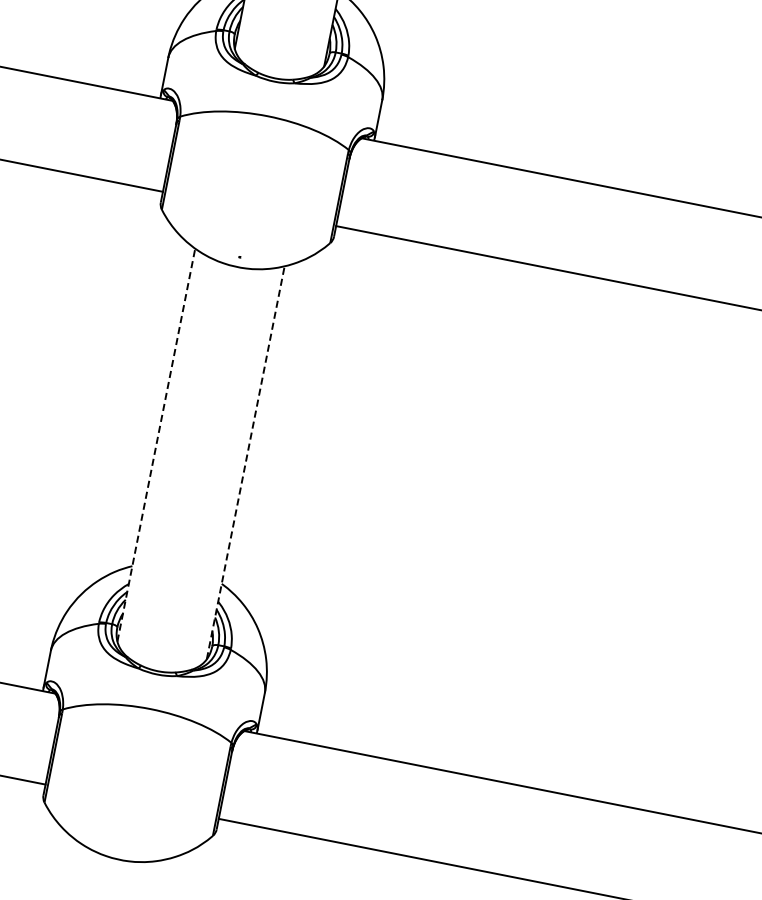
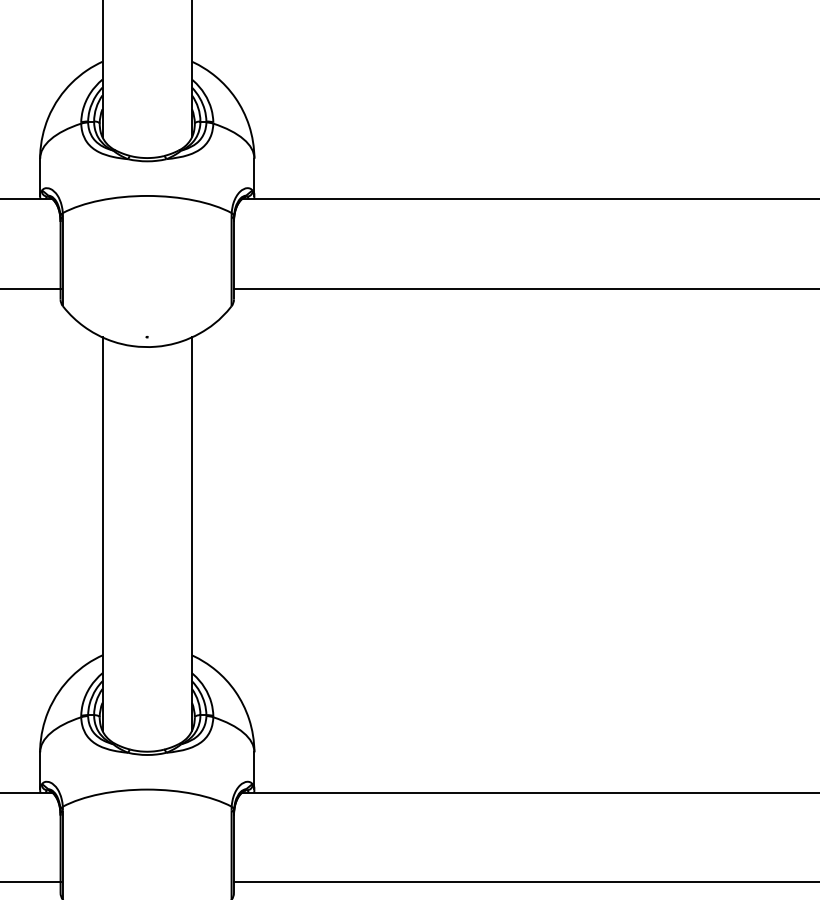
line: (156, 445) -> (102, 534), dashed -> solid
line: (246, 463) -> (192, 534), dashed -> solid

